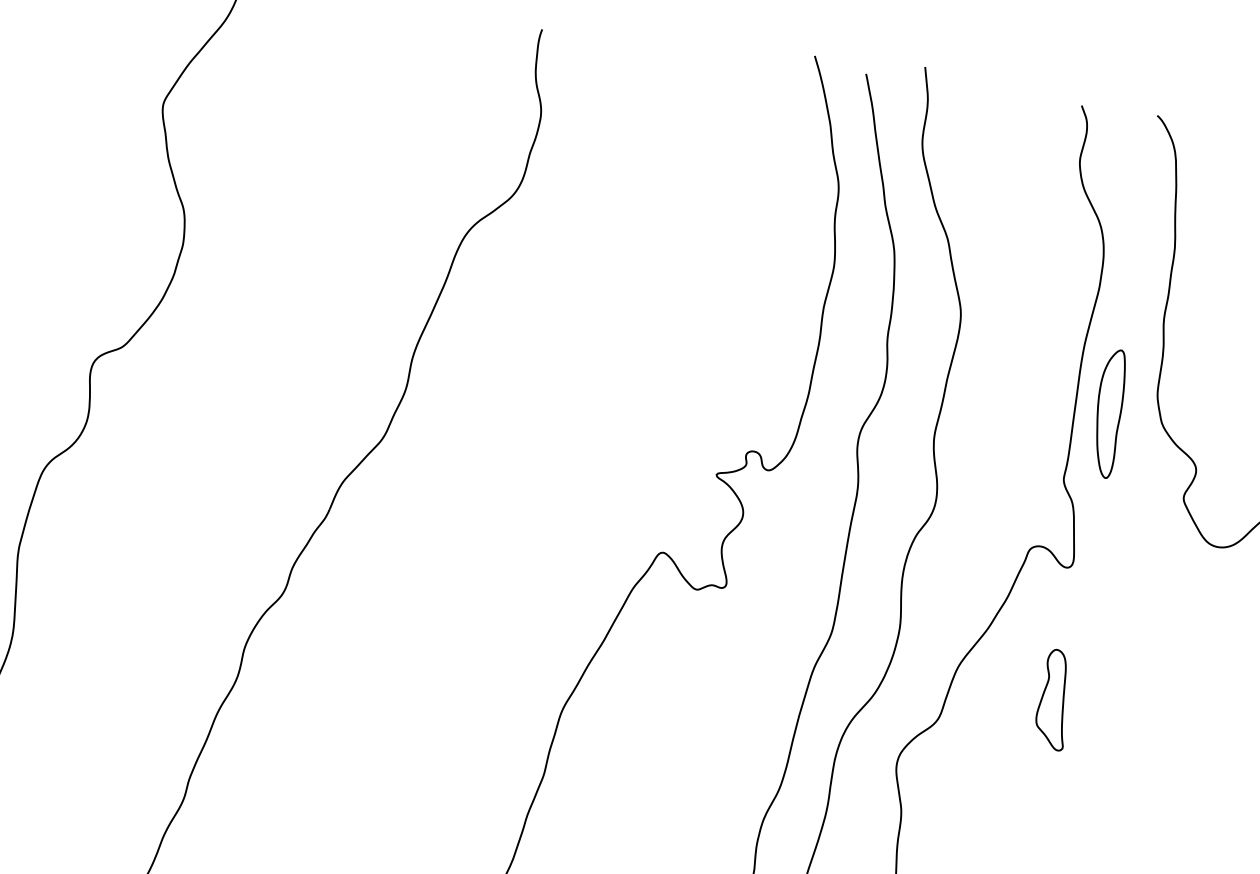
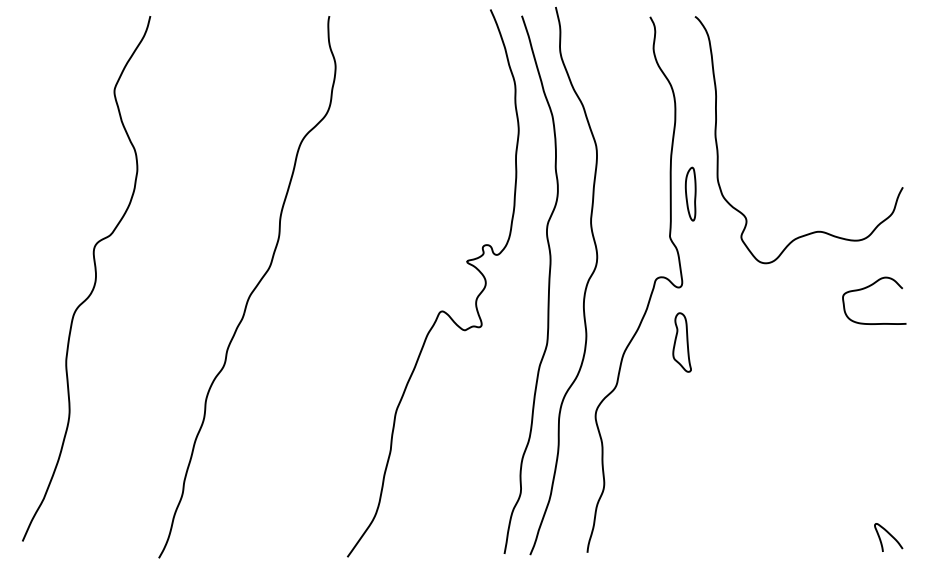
part: (1108, 412) -> (690, 193), size x0.7
part: (1053, 699) -> (681, 342), moved

